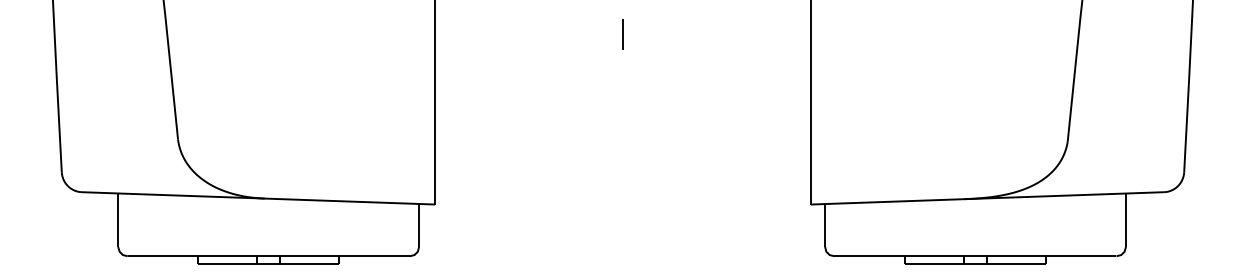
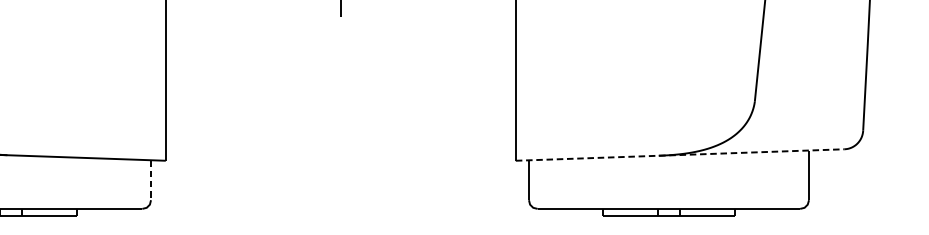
line: (987, 198) -> (680, 155), solid -> dashed
line: (419, 226) -> (151, 181), solid -> dashed

